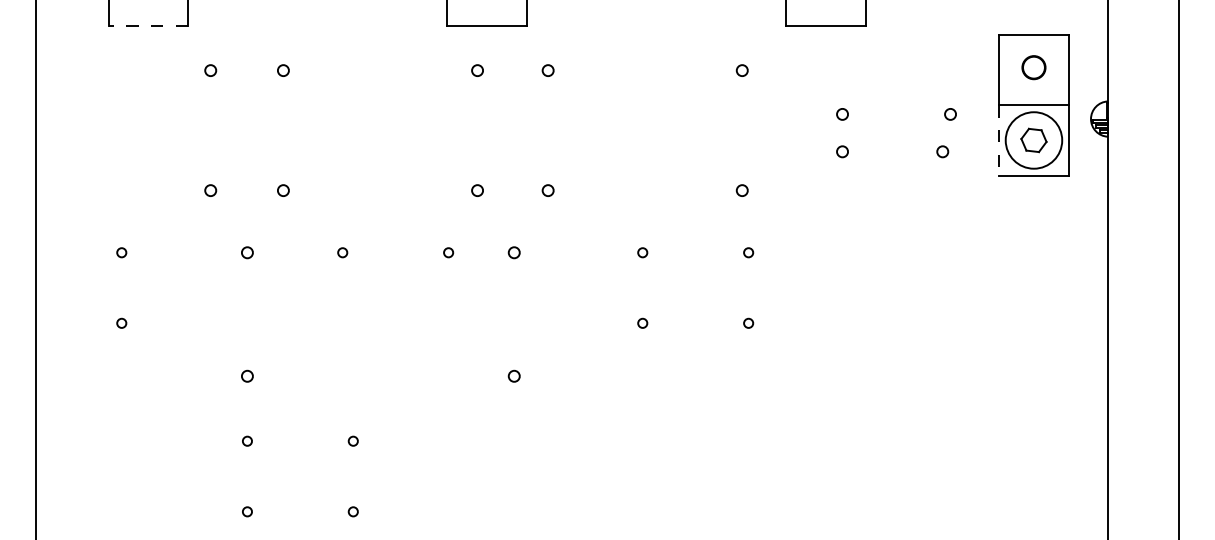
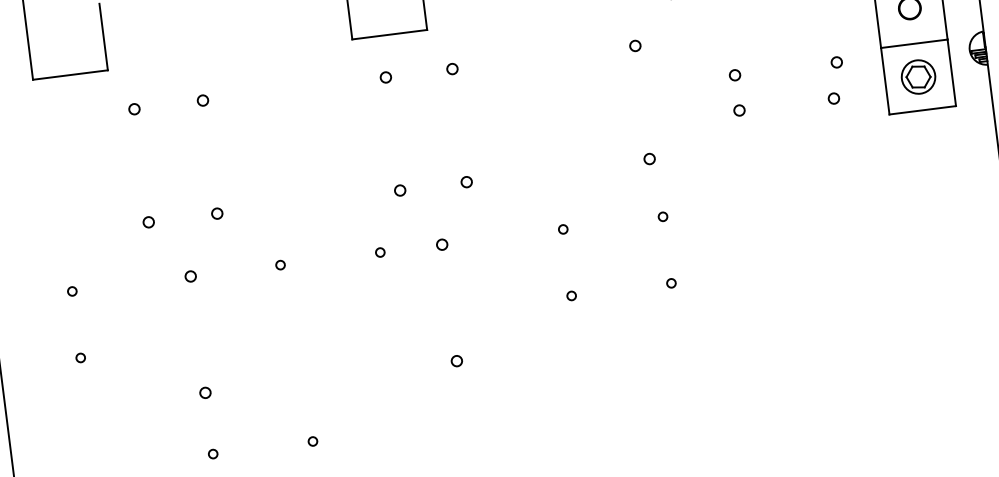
line: (148, 26) -> (70, 75), dashed -> solid
line: (998, 140) -> (885, 81), dashed -> solid
circle: (1033, 140) -> (918, 77), size x0.62

